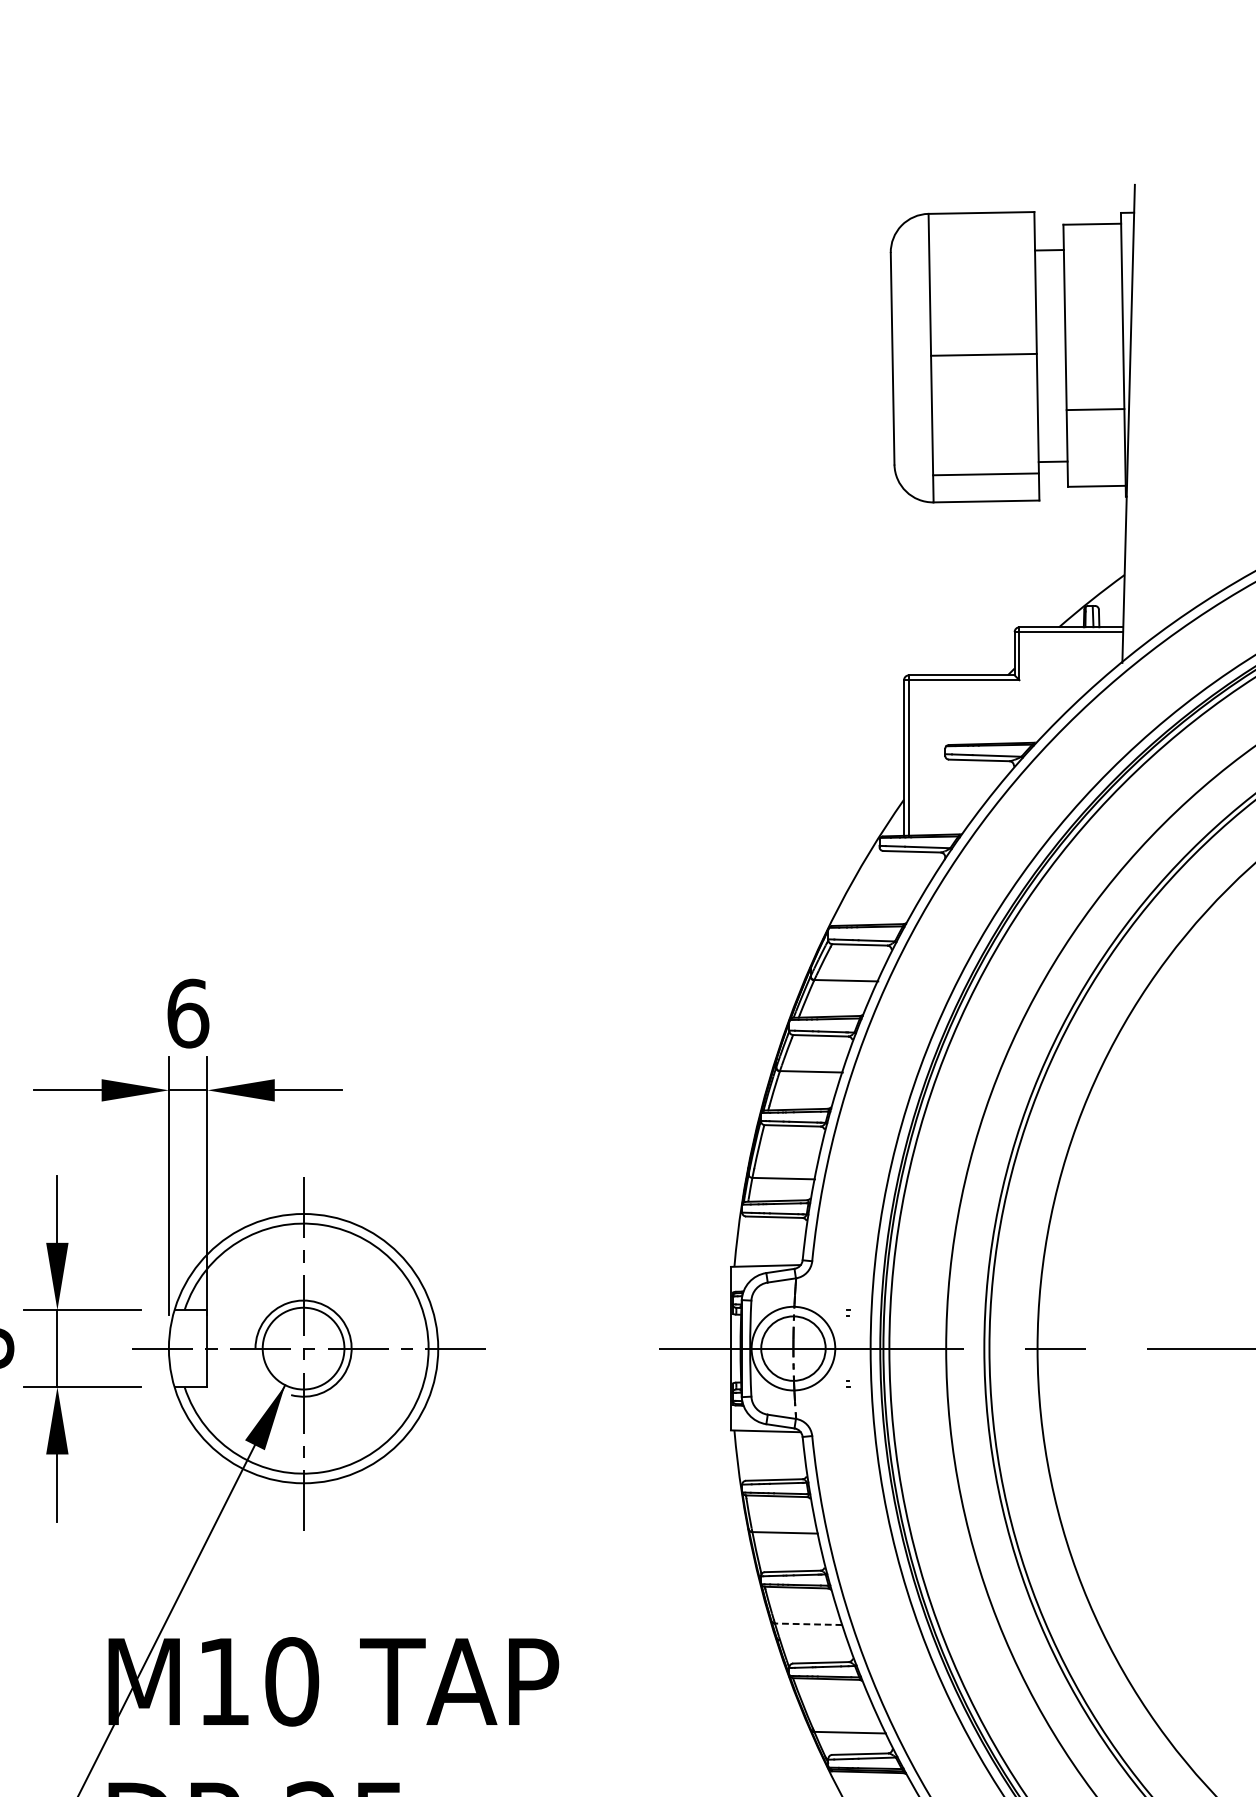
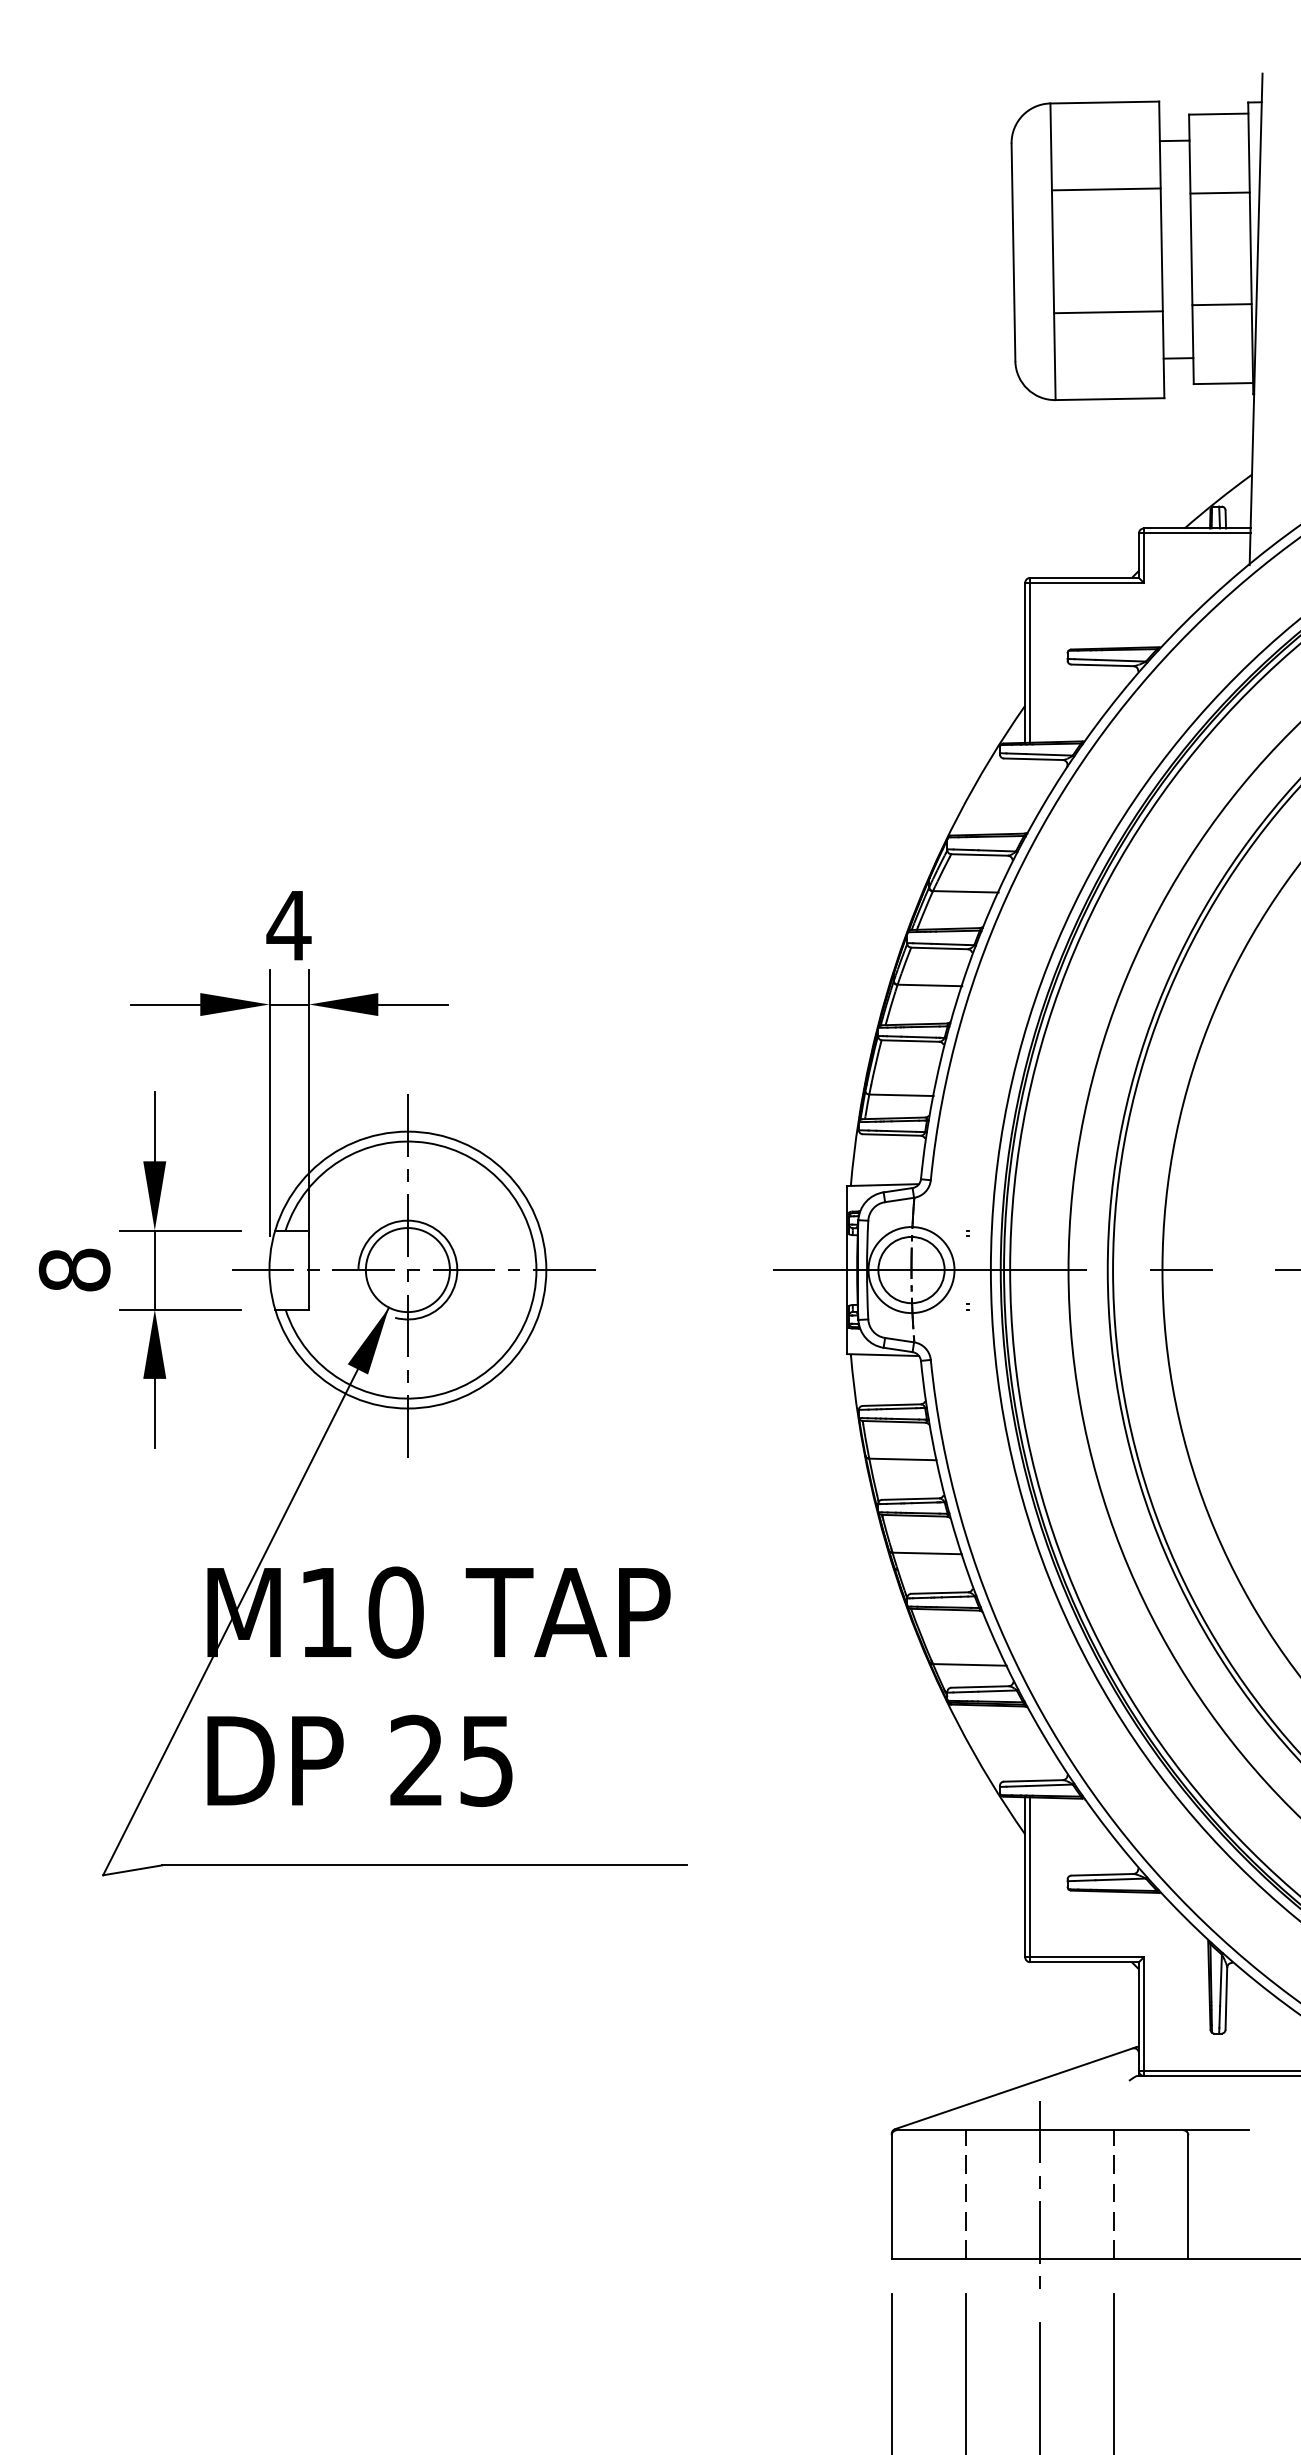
line: (1093, 300) -> (1219, 192), added
line: (983, 354) -> (1105, 189), moved
line: (986, 474) -> (1108, 312), moved
text: (187, 1013) -> (288, 925), 6 -> 4
line: (809, 1624) -> (927, 1553), dashed -> solid

